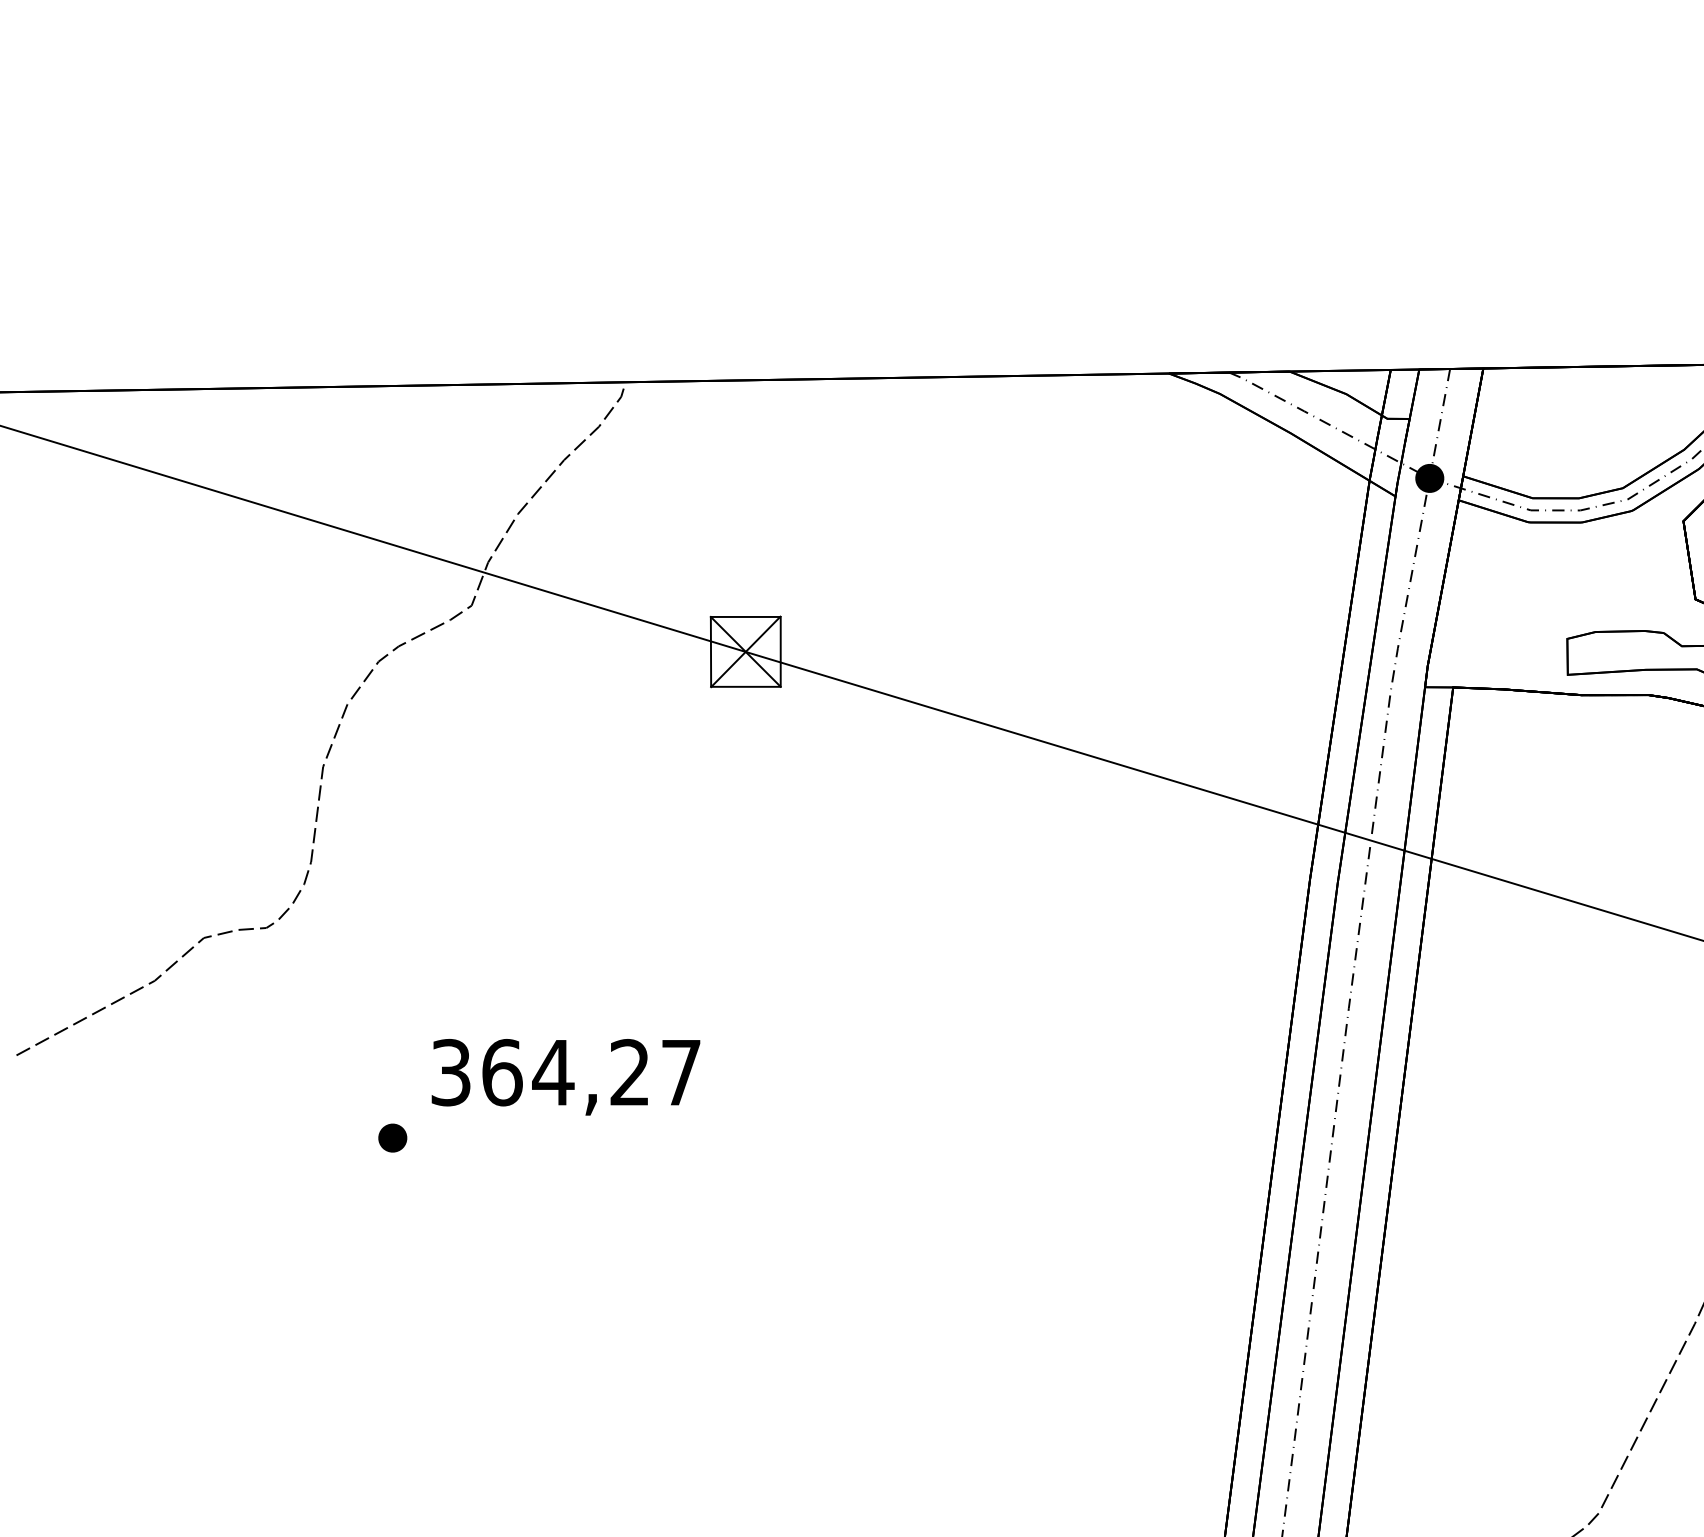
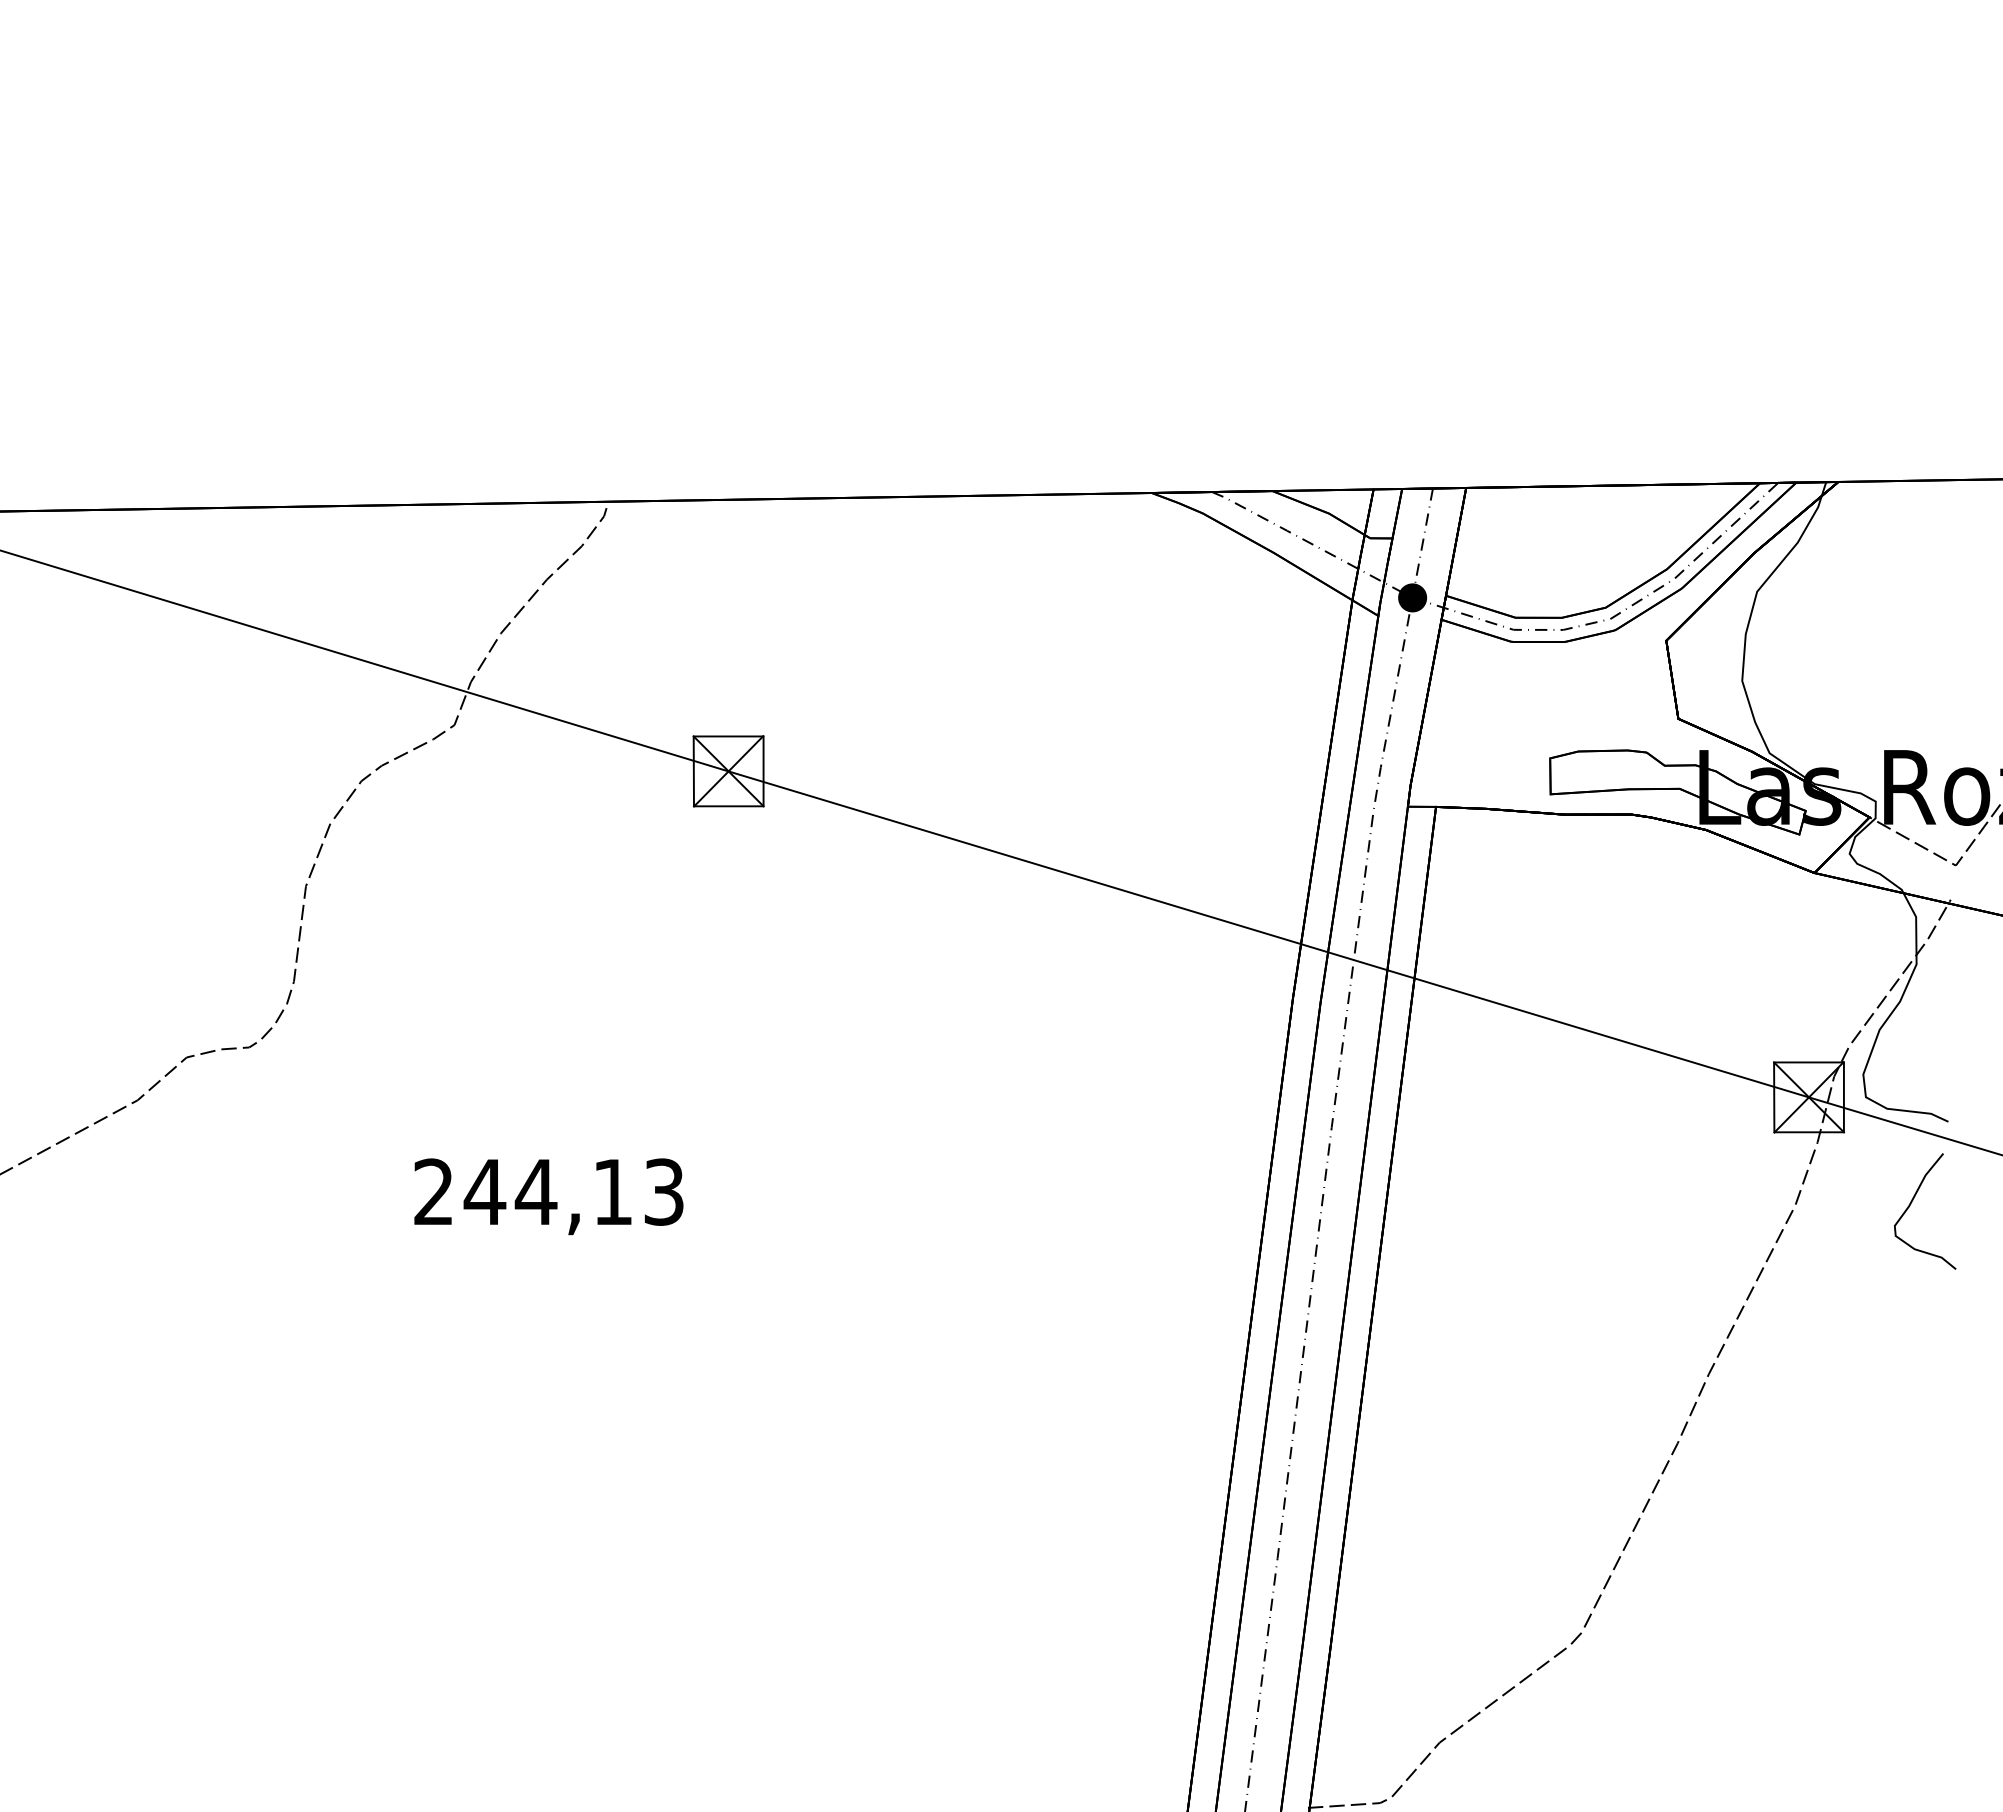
text: (565, 1072) -> (548, 1191), 364,27 -> 244,13
part: (392, 1138) -> (375, 1257), removed

